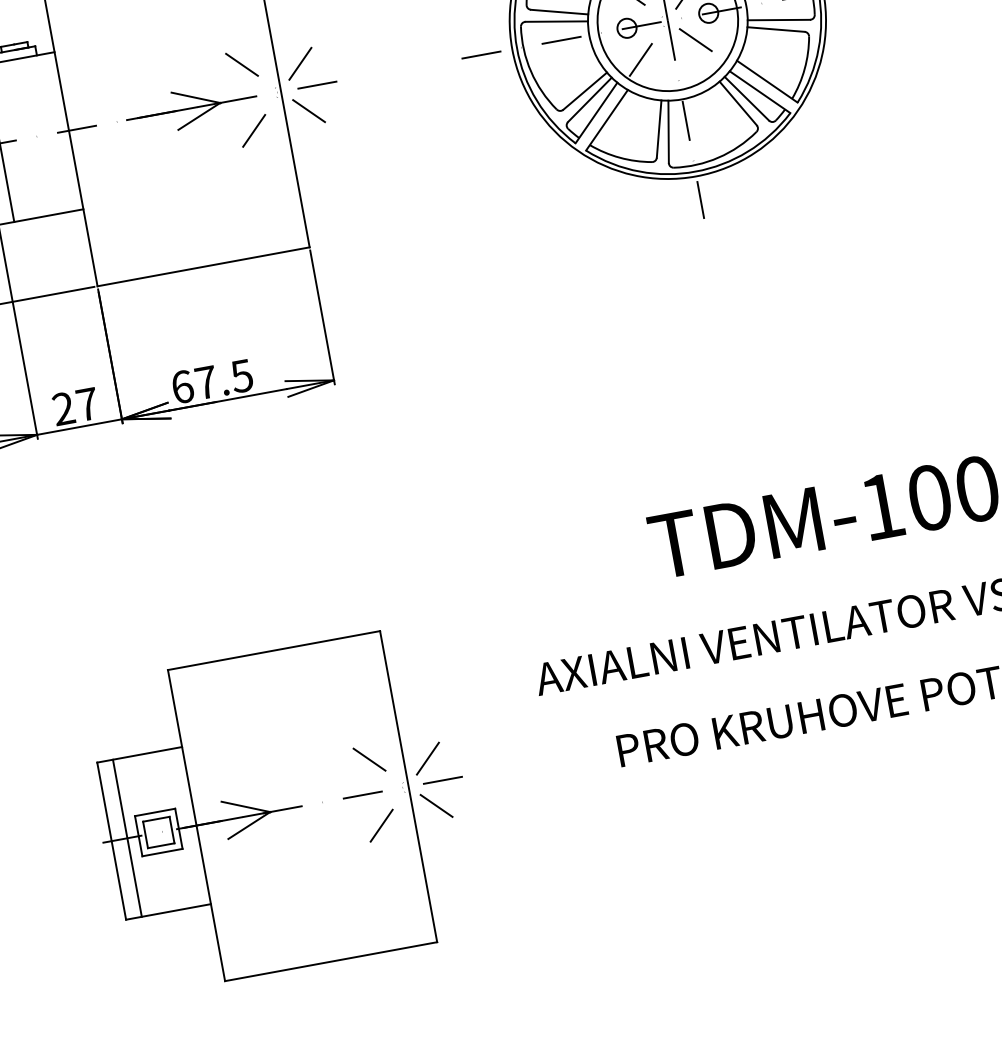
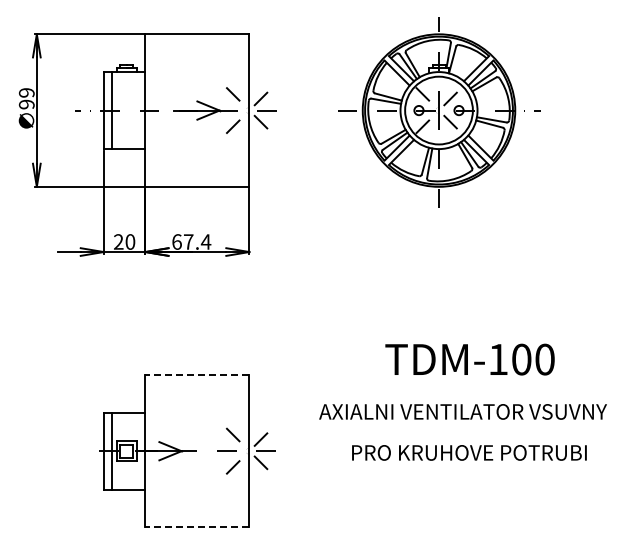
text: (240, 375) -> (205, 241), 67.5 -> 67.4
text: (87, 403) -> (130, 241), 27 -> 20
line: (274, 649) -> (197, 374), solid -> dashed
line: (331, 961) -> (197, 527), solid -> dashed

